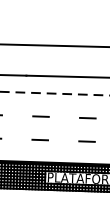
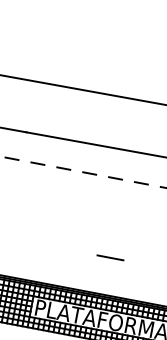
line: (40, 116) -> (39, 203), removed
line: (87, 118) -> (117, 219), removed
line: (39, 139) -> (31, 242), removed

